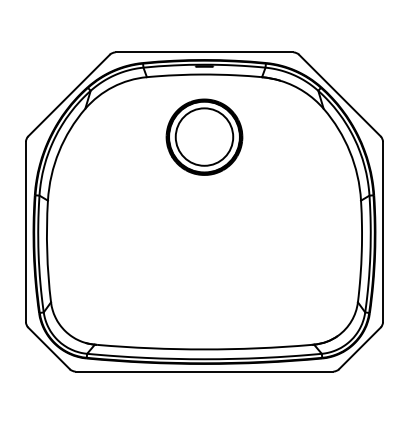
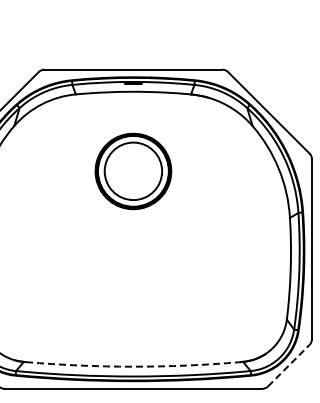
part: (204, 136) -> (133, 170), moved
line: (360, 348) -> (289, 365), solid -> dashed
arc: (204, 349) -> (133, 366), solid -> dashed

